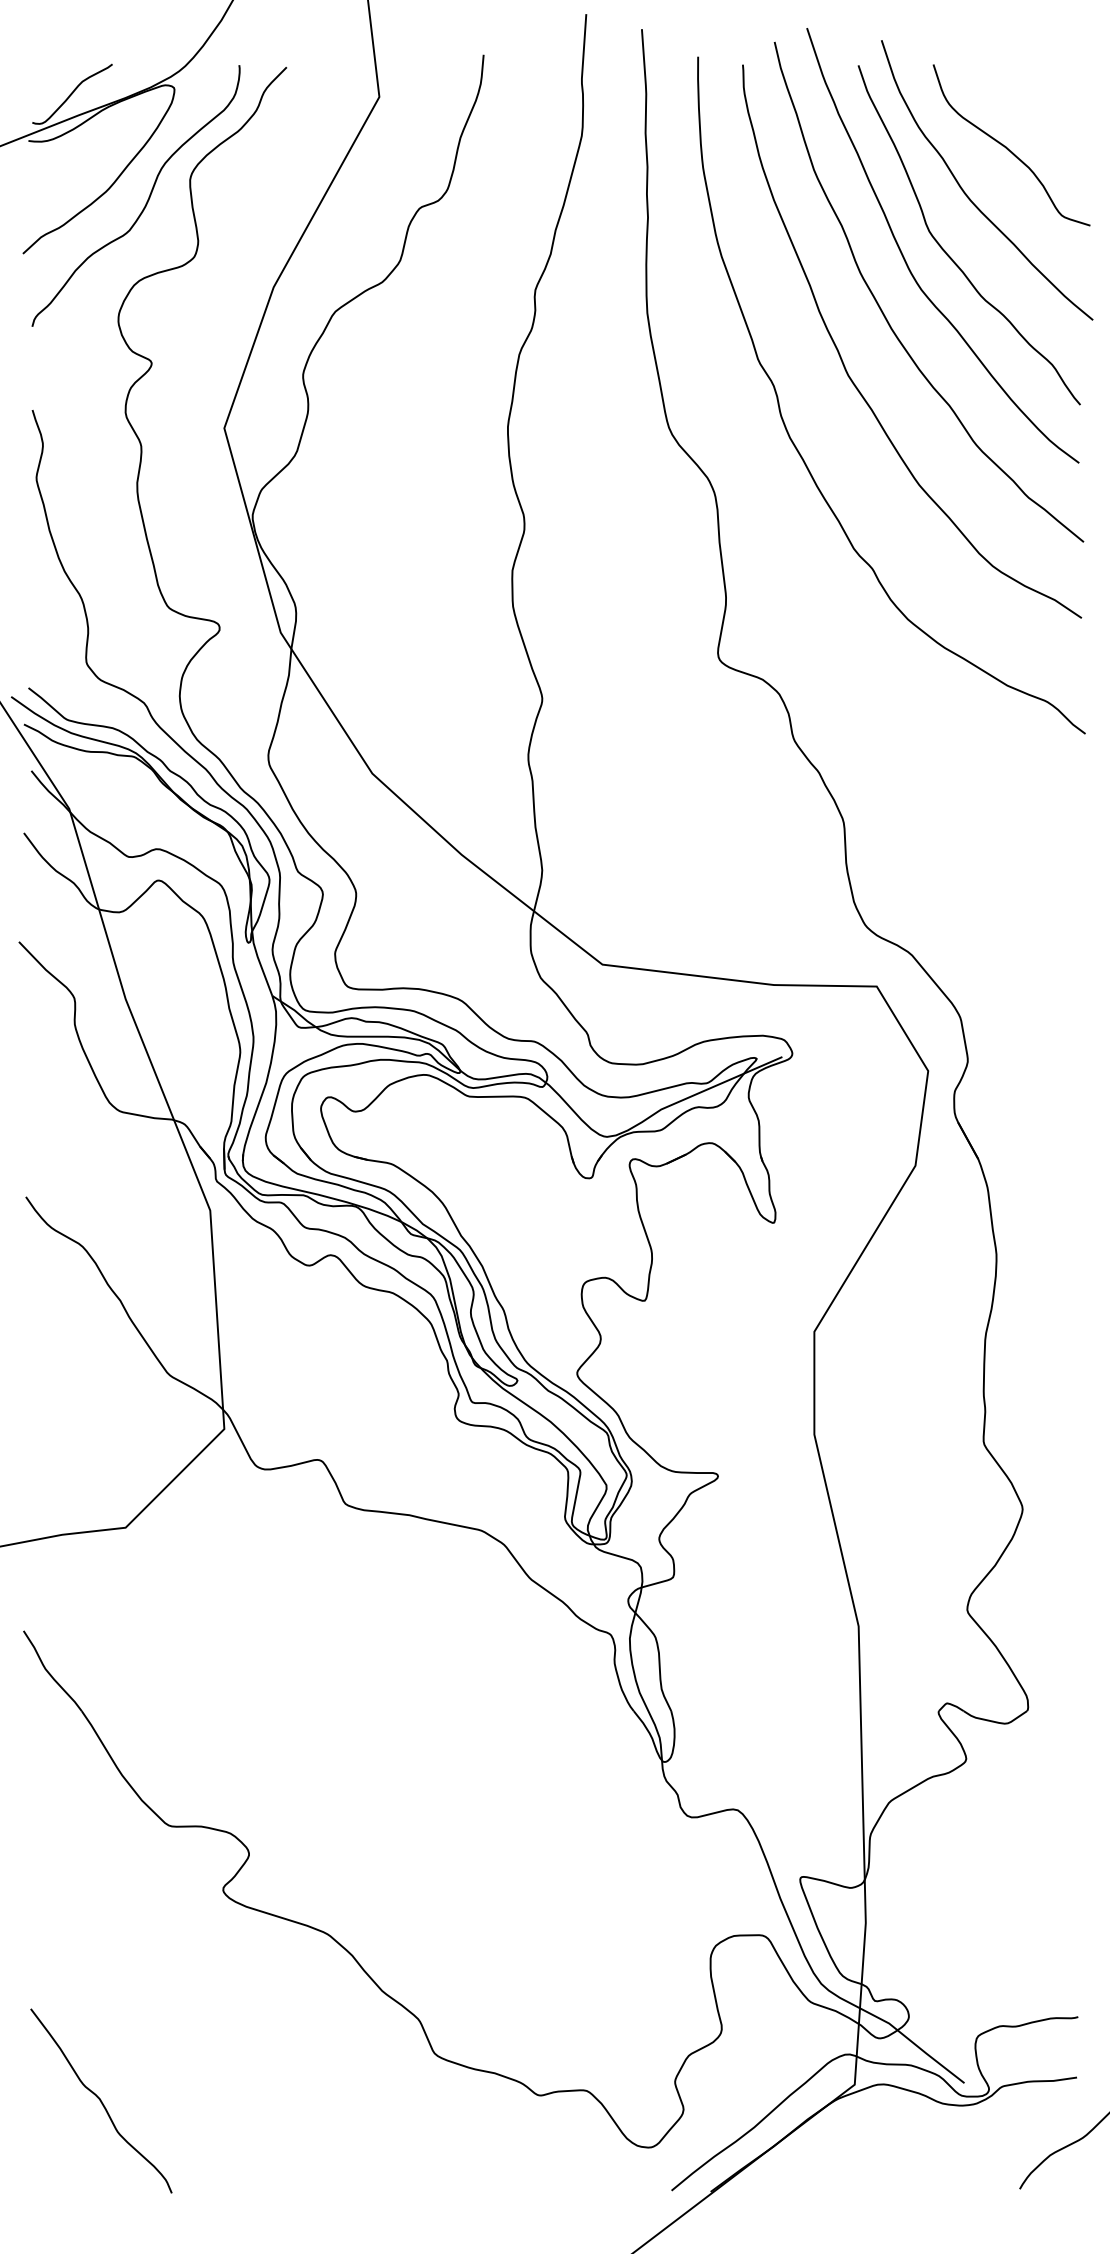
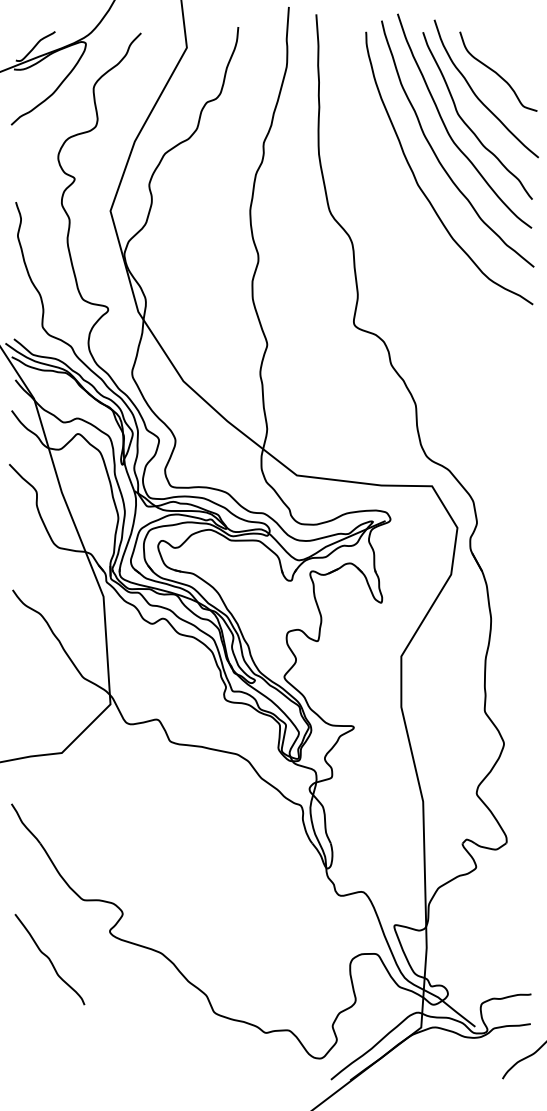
curve: (145, 201) -> (71, 99), removed
curve: (798, 447) -> (393, 220), removed
curve: (100, 2100) -> (49, 959), moved

